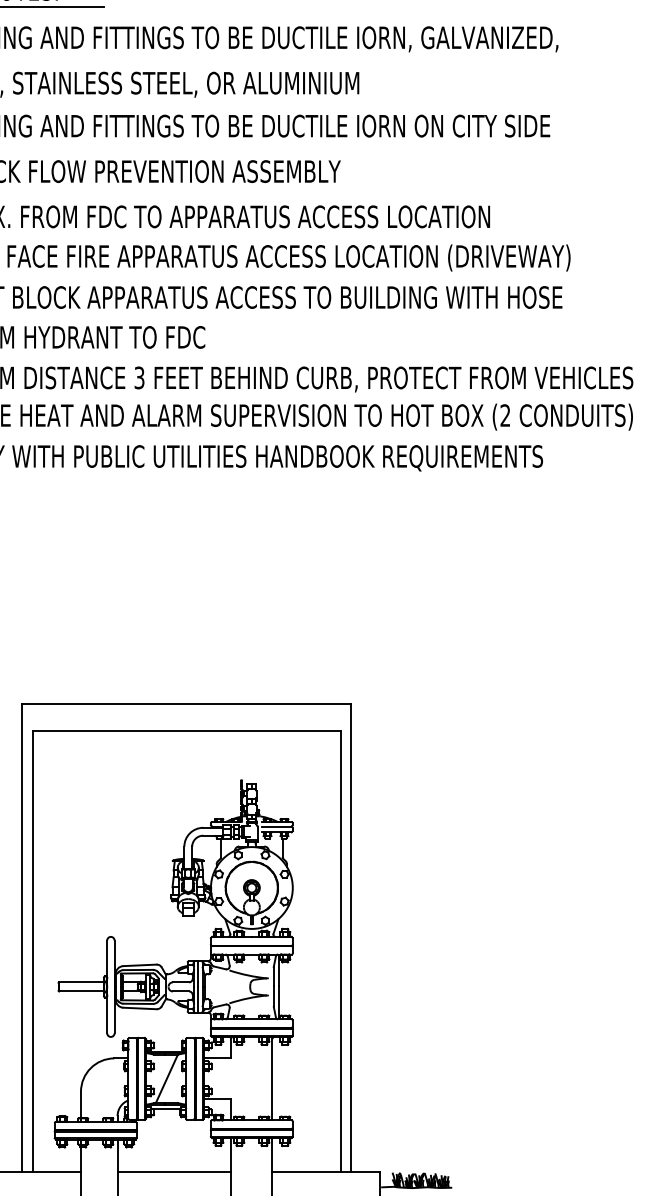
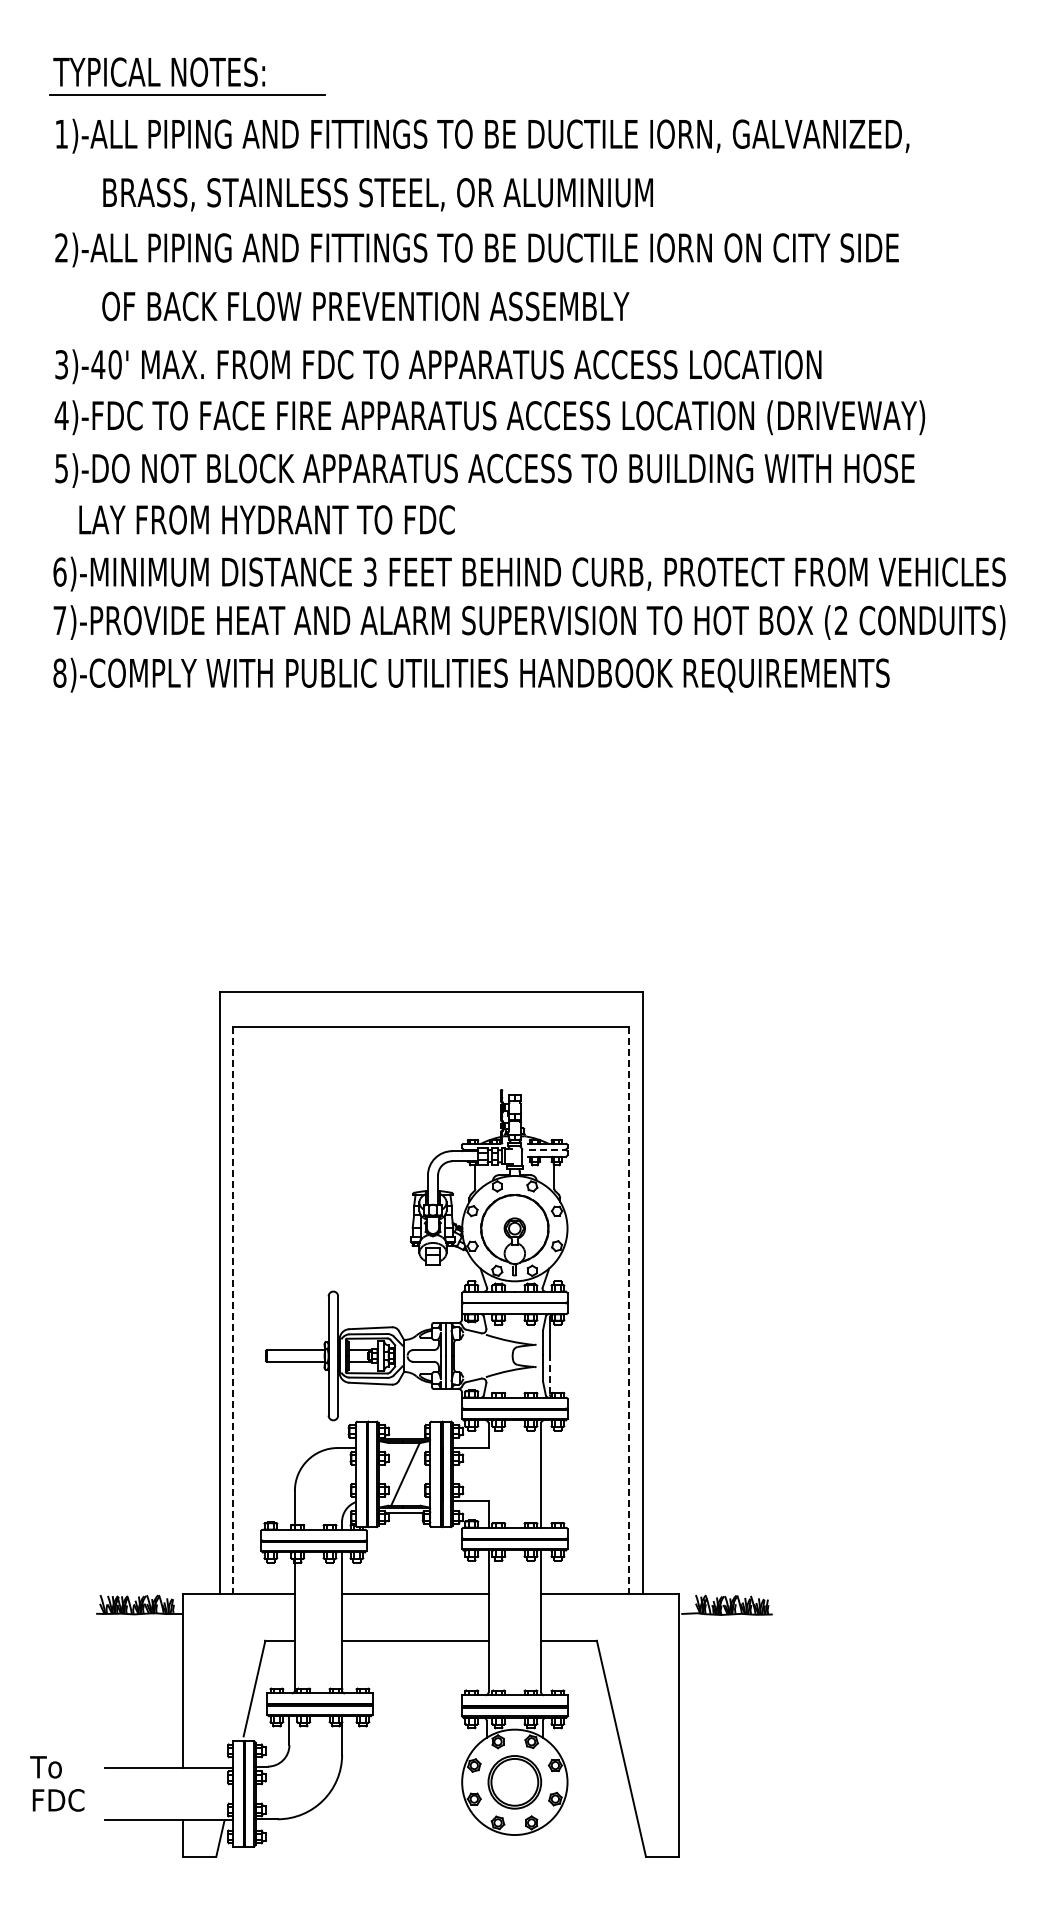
line: (277, 826) -> (547, 1149), solid -> dashed
line: (32, 951) -> (232, 1310), solid -> dashed
line: (340, 951) -> (629, 1310), solid -> dashed
line: (278, 1001) -> (549, 1374), solid -> dashed

